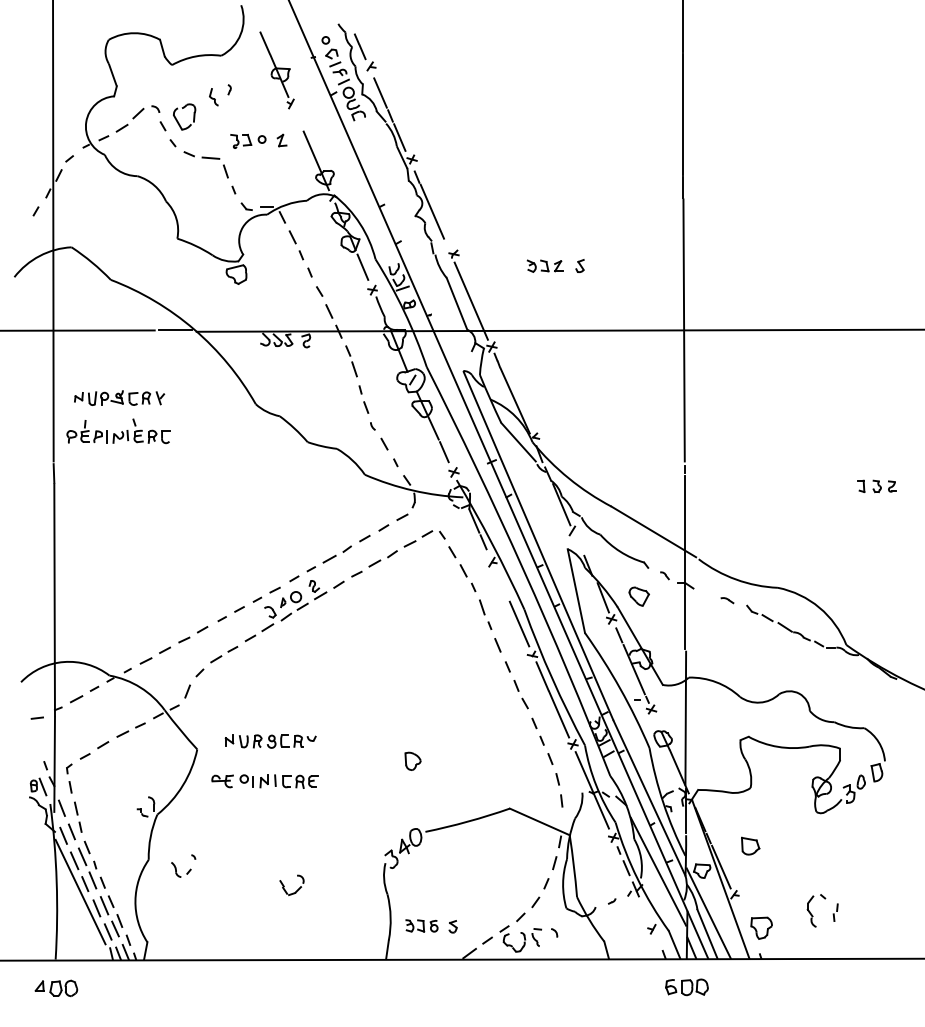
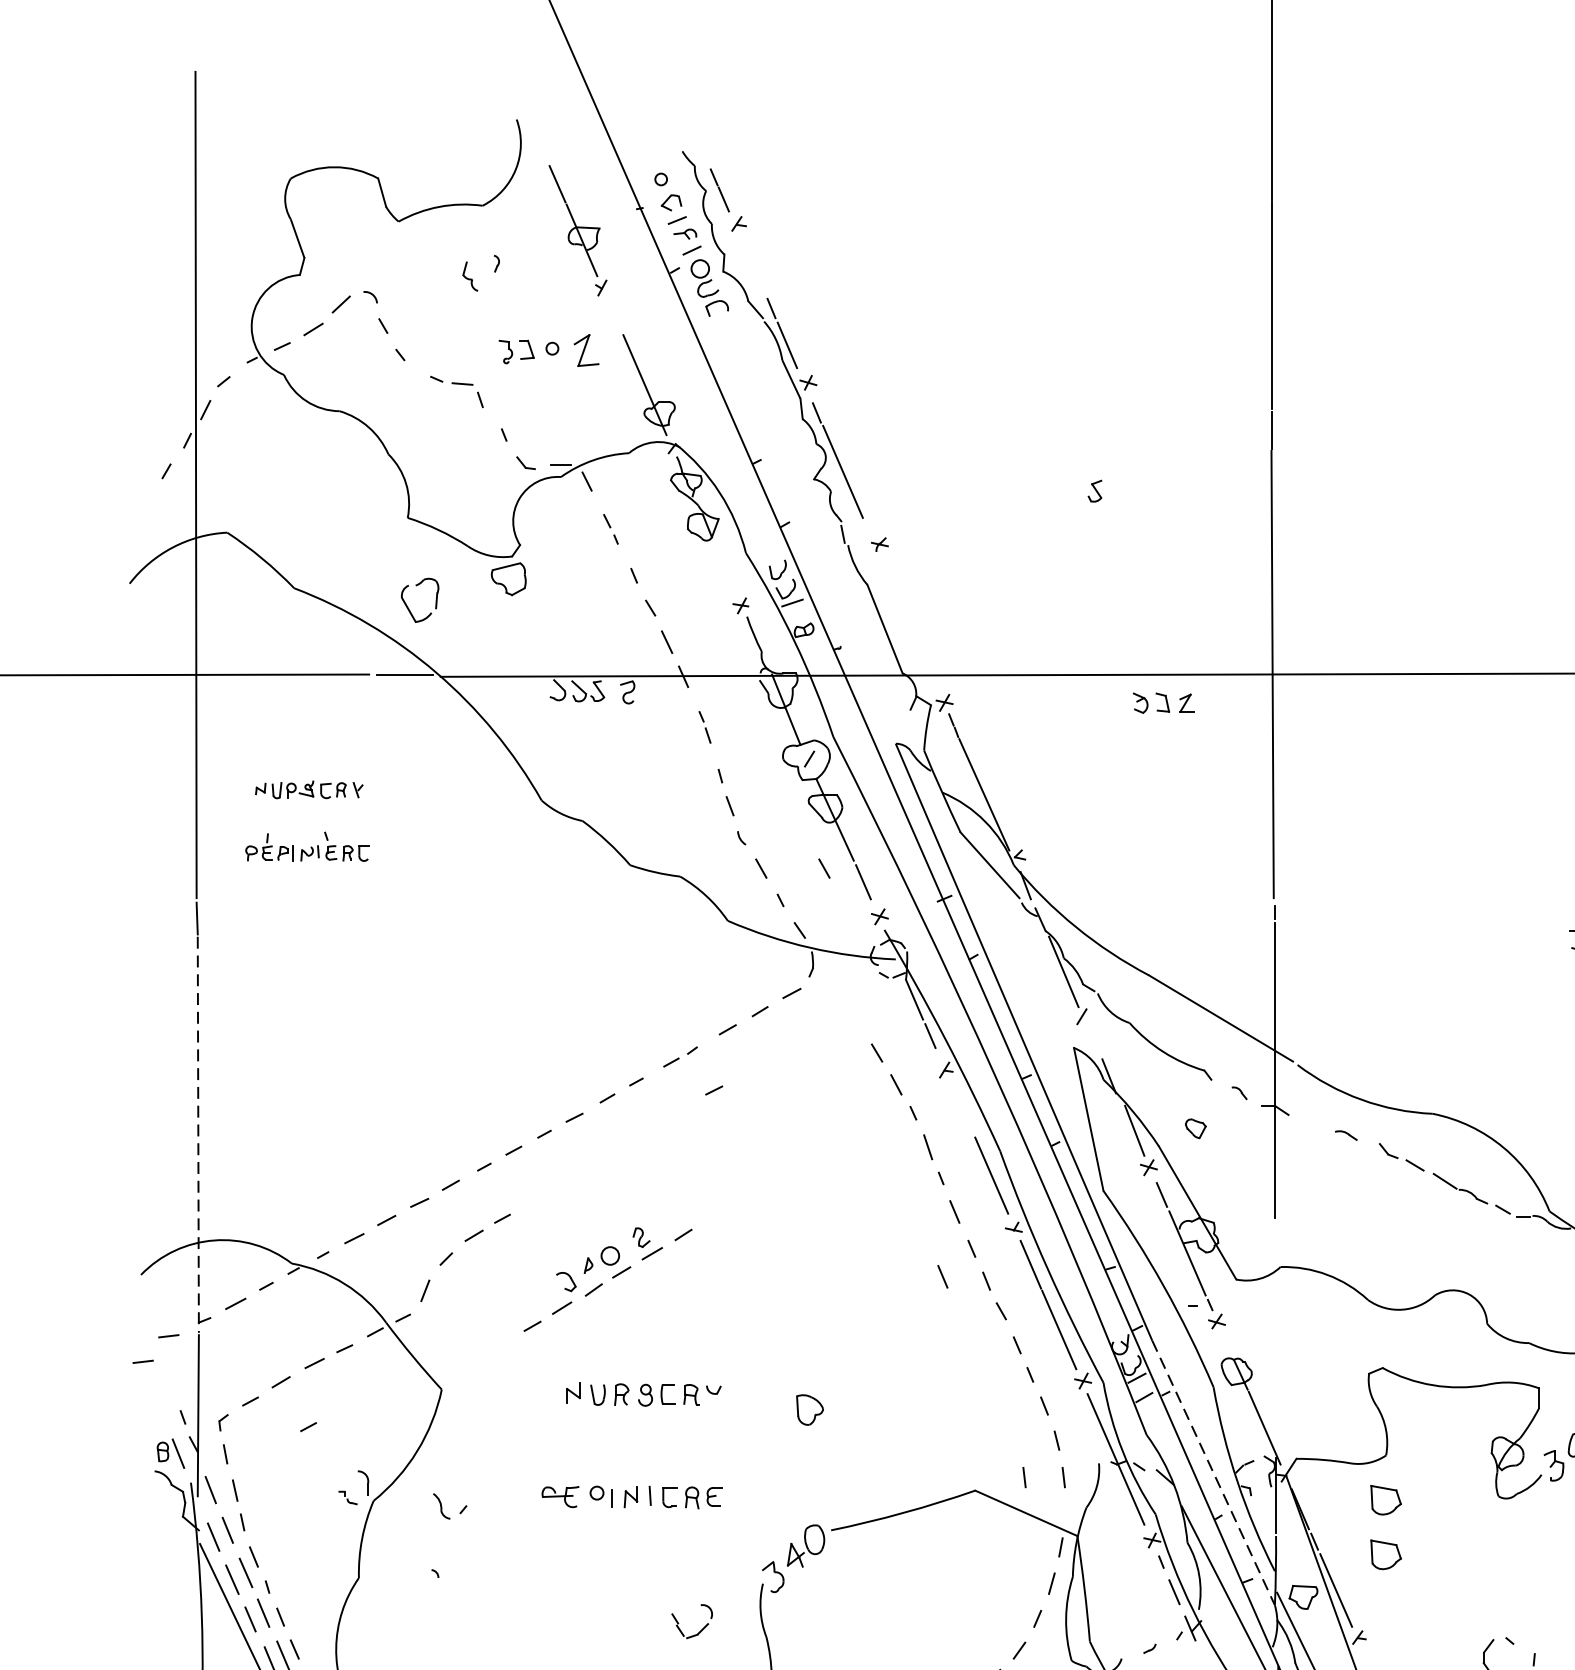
line: (380, 92) -> (754, 268), removed
part: (177, 119) -> (407, 604), moved
part: (281, 140) -> (585, 350), size x1.6
part: (205, 164) -> (455, 391), size x0.7
part: (296, 245) -> (611, 529), size x0.6
part: (544, 265) -> (1162, 701), moved
part: (579, 265) -> (1094, 490), moved
line: (362, 266) -> (723, 565), removed
line: (470, 300) -> (908, 623), removed
part: (351, 361) -> (704, 727), size x0.6
part: (119, 397) -> (308, 788), size x0.7
part: (118, 431) -> (307, 846), size x0.7
line: (421, 443) -> (824, 867), added
part: (406, 548) -> (798, 1046), removed
part: (336, 554) -> (679, 1056), size x0.7
part: (638, 596) -> (1194, 1128), size x0.6
line: (54, 600) -> (198, 1135), solid -> dashed
part: (294, 611) -> (607, 1280), moved
line: (490, 683) -> (942, 1277), added
line: (685, 717) -> (1274, 1335), removed
line: (21, 732) -> (141, 1360), added
part: (270, 741) -> (643, 1394), moved
line: (118, 771) -> (307, 1427), added
part: (264, 781) -> (631, 1497), moved
line: (649, 798) -> (1213, 1473), solid -> dashed
line: (538, 800) -> (1024, 1476), added
part: (750, 813) -> (1385, 1498), added
part: (181, 869) -> (450, 1505), moved
part: (284, 885) -> (679, 1621), moved

